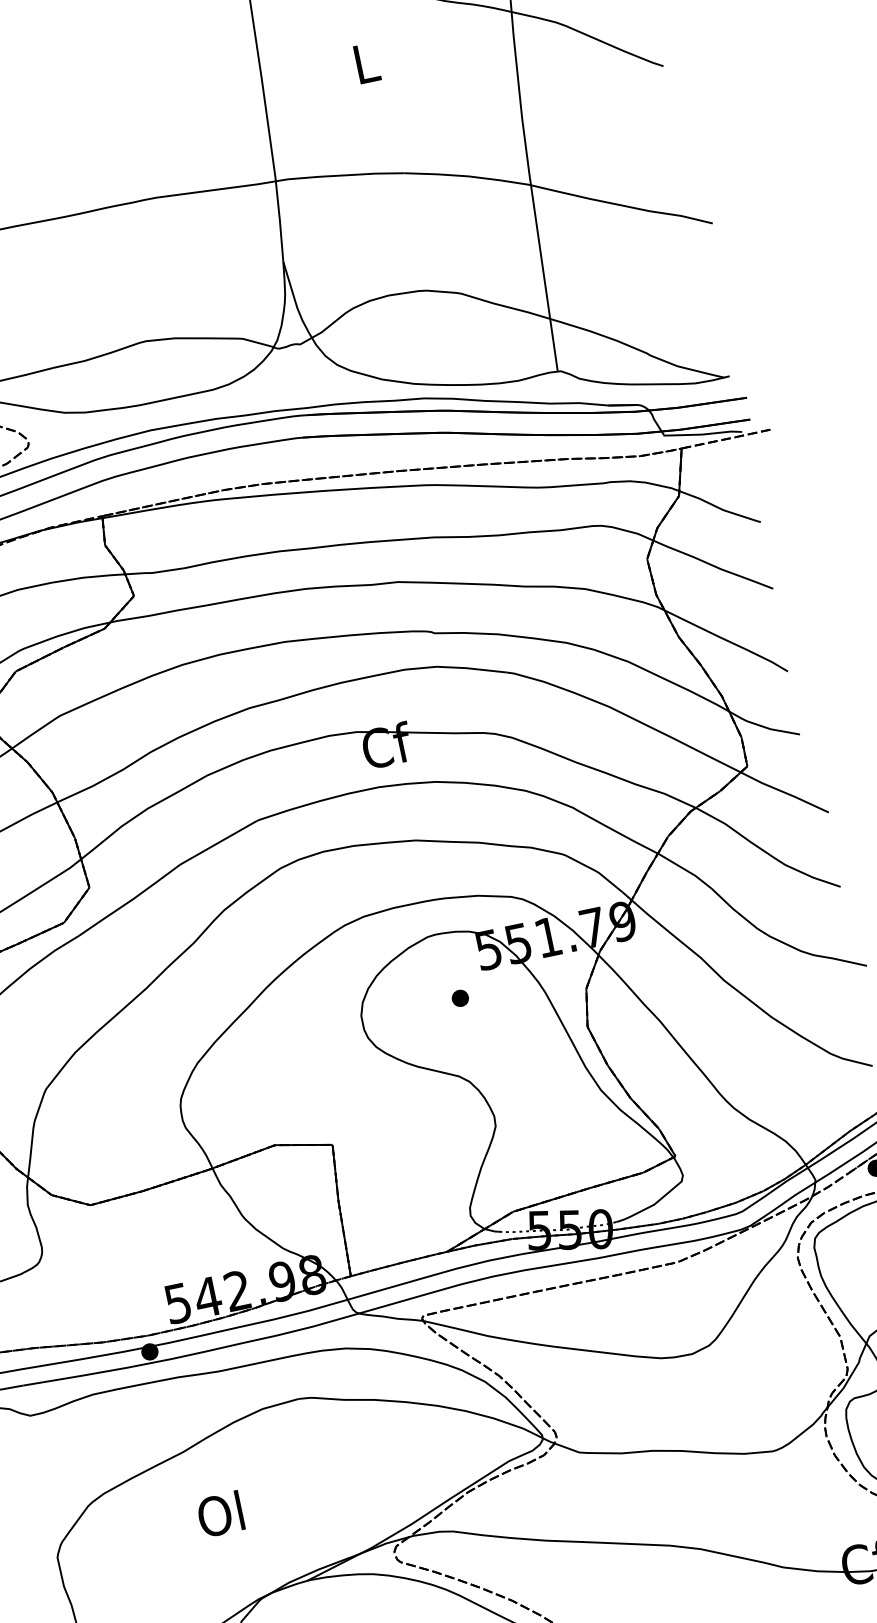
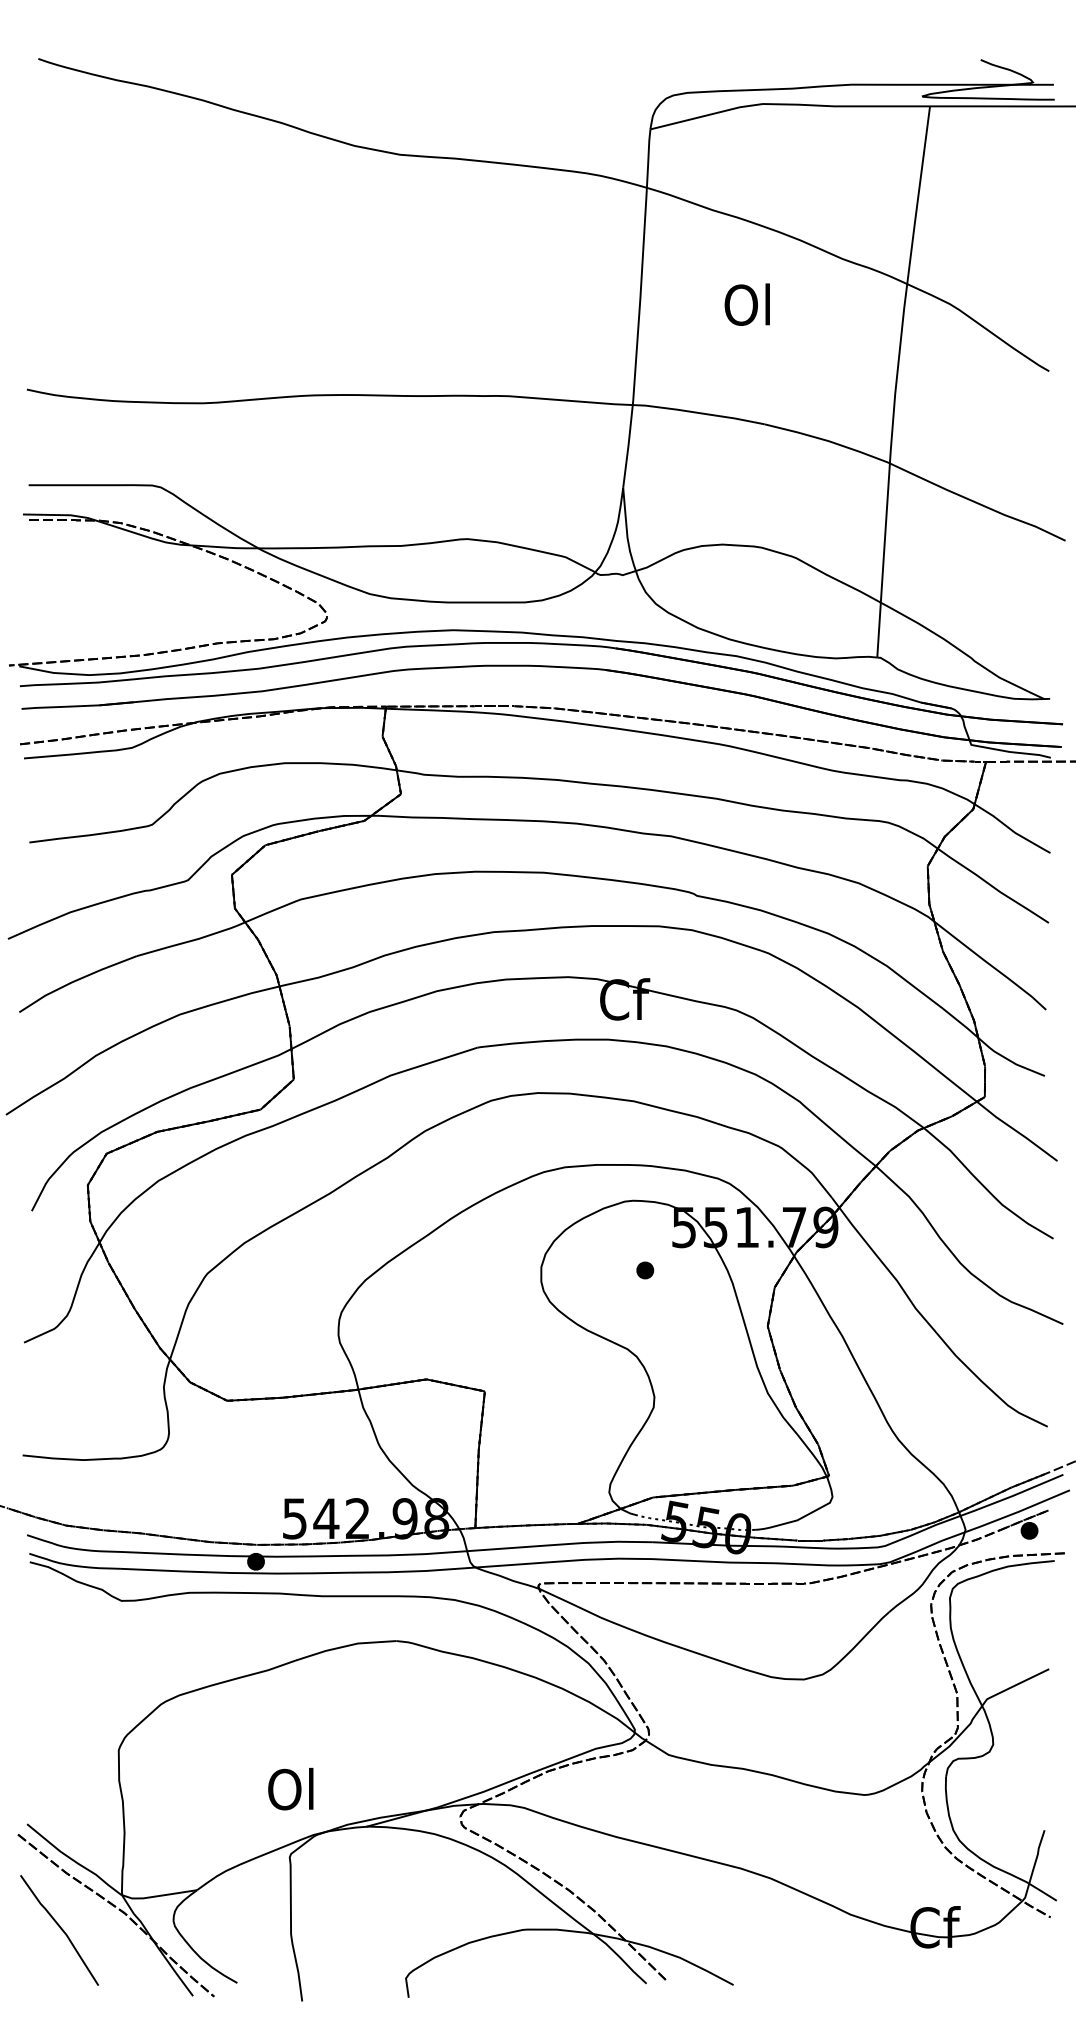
text: (363, 63) -> (746, 304), L -> Ol
text: (220, 1513) -> (290, 1788), moved

